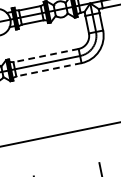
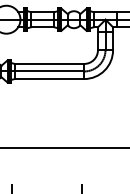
line: (45, 55) -> (49, 63), dashed -> solid
line: (49, 70) -> (49, 79), dashed -> solid

